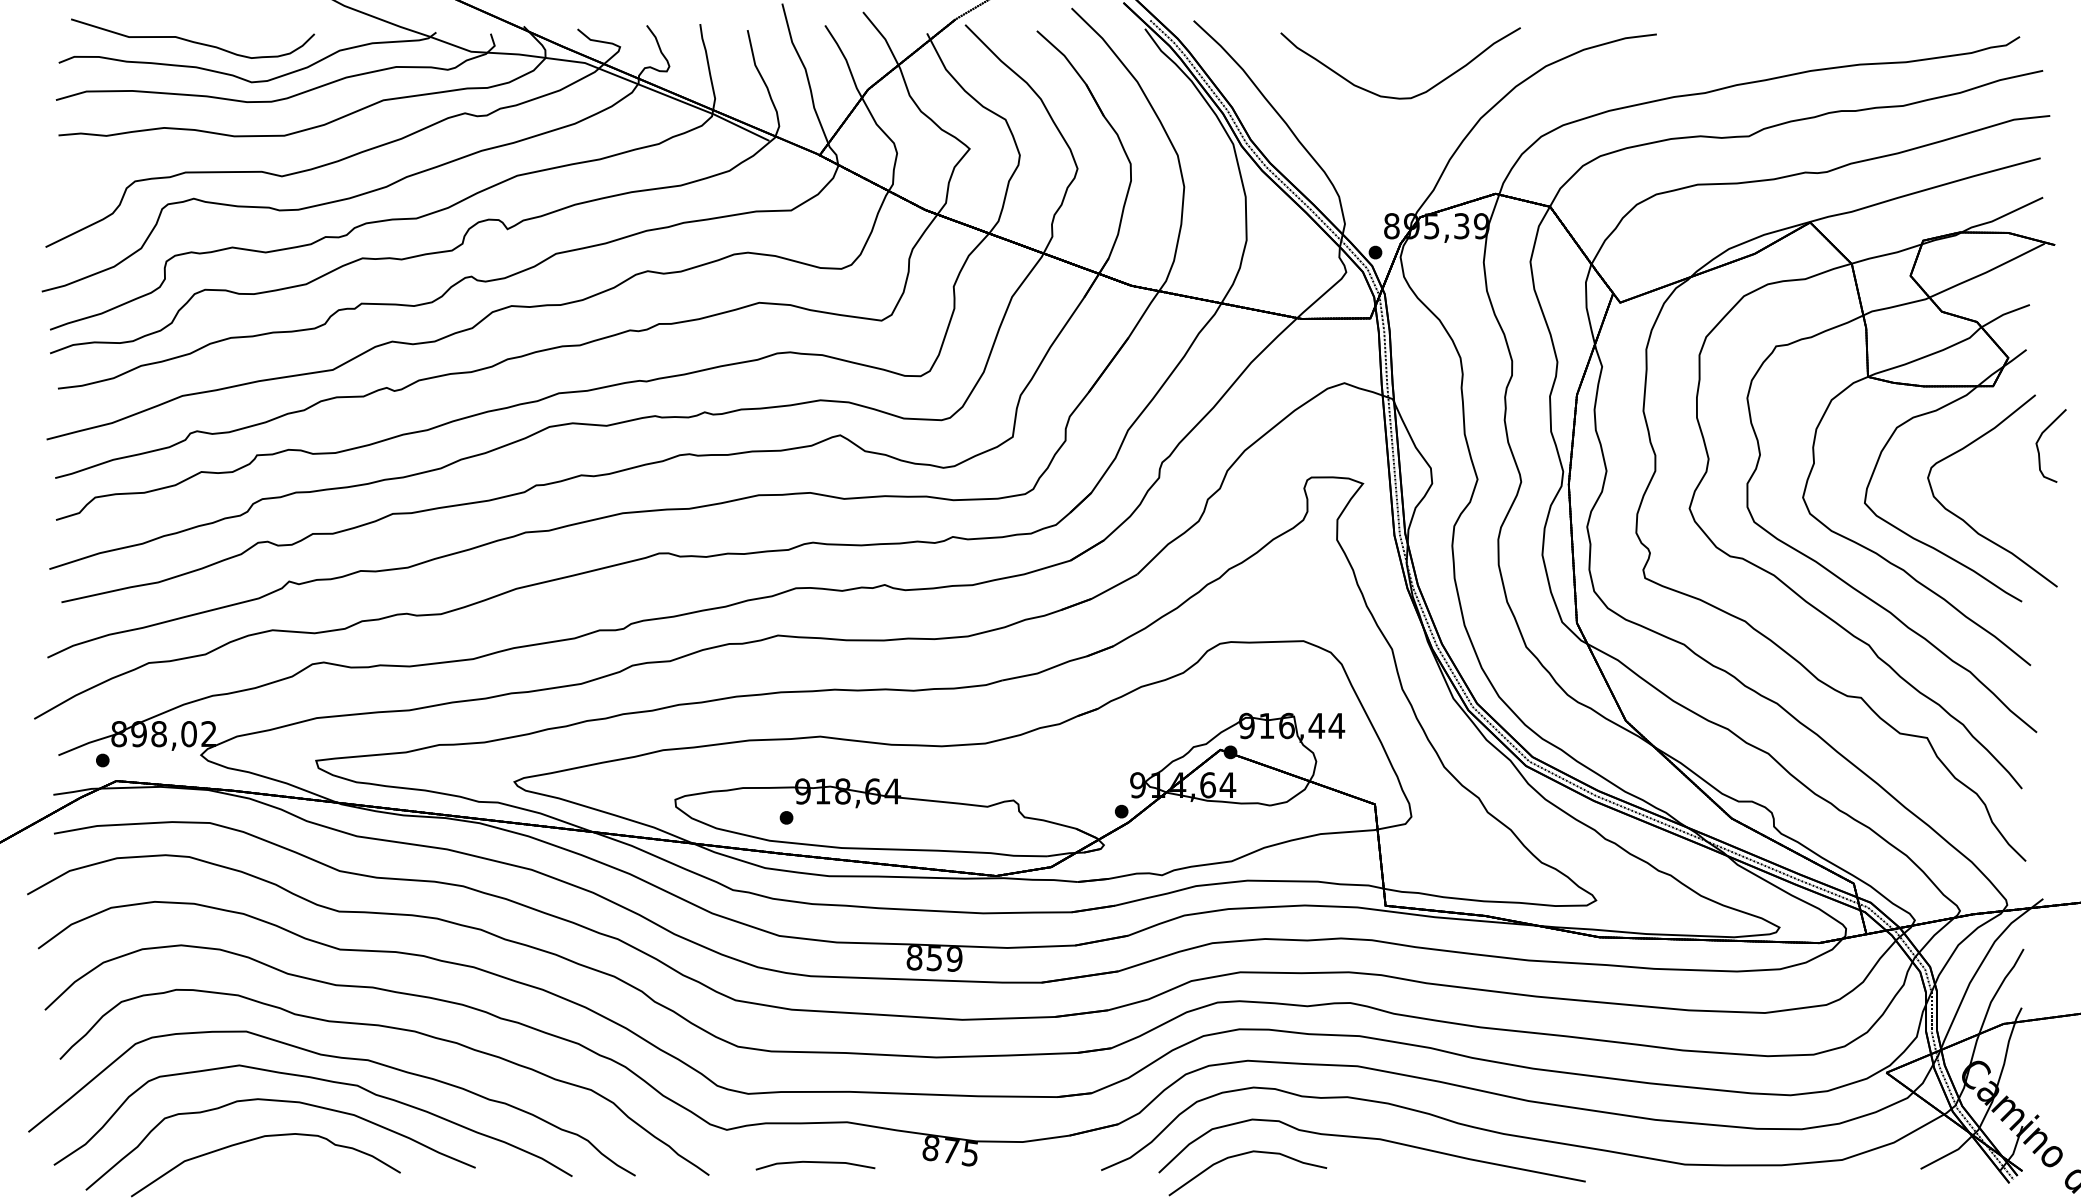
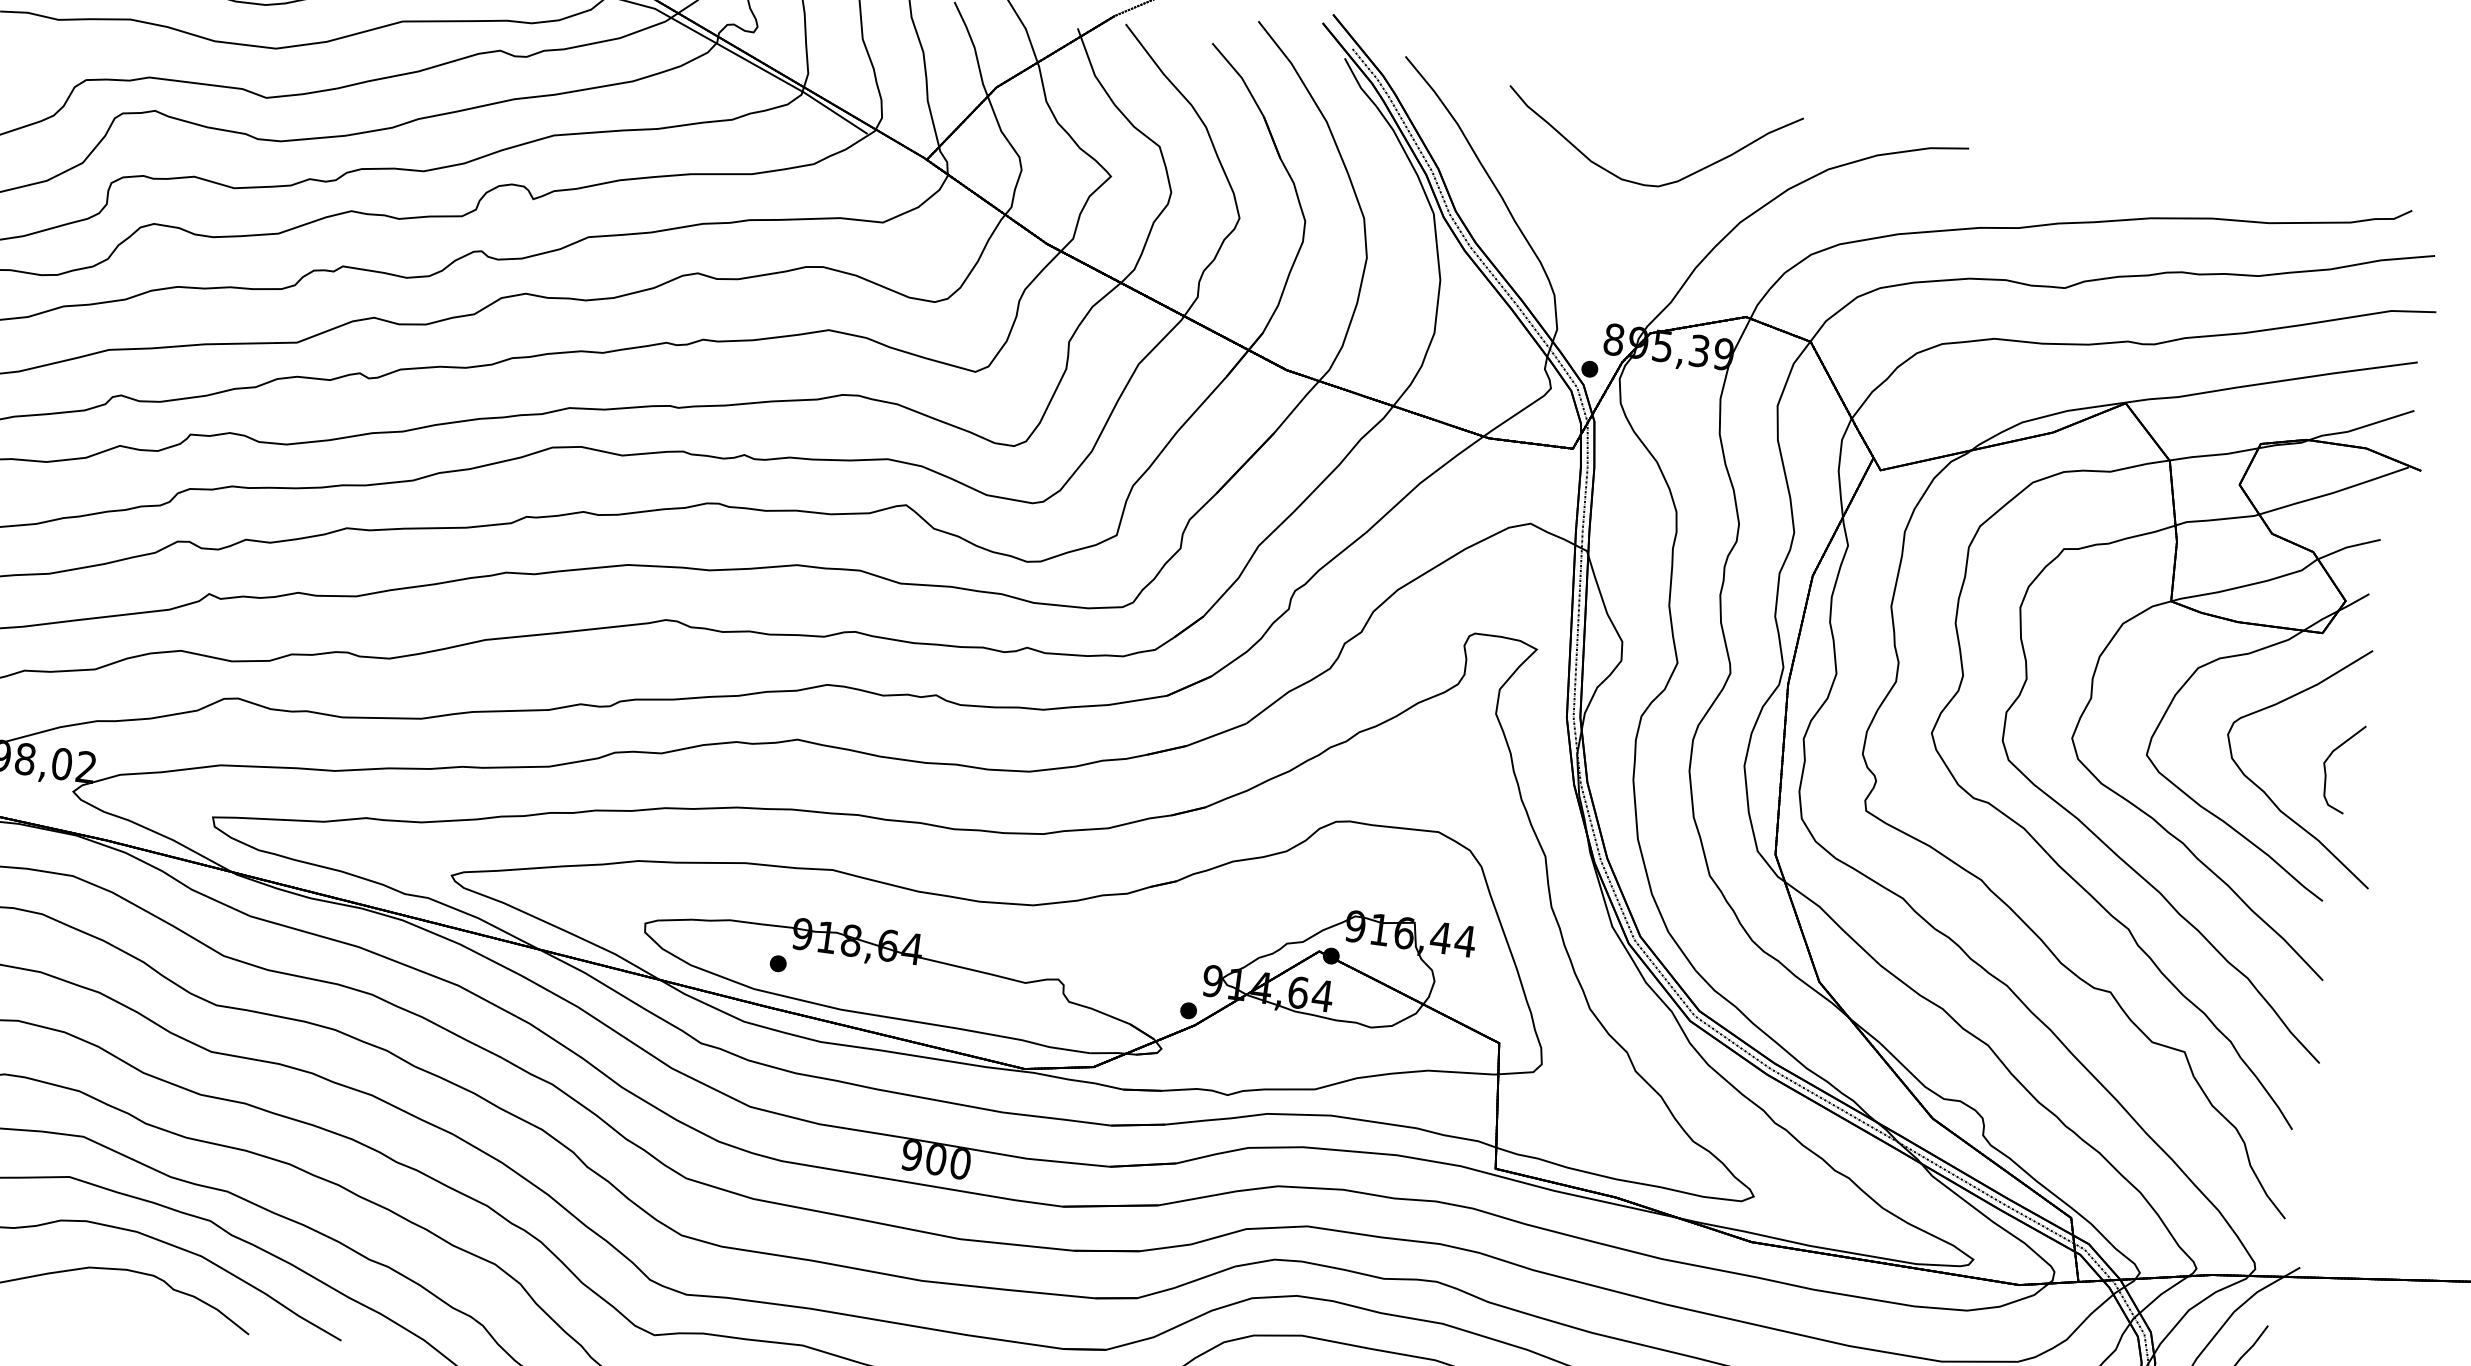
part: (2038, 446) -> (2326, 767), moved
text: (934, 958) -> (936, 1159), 859 -> 900

